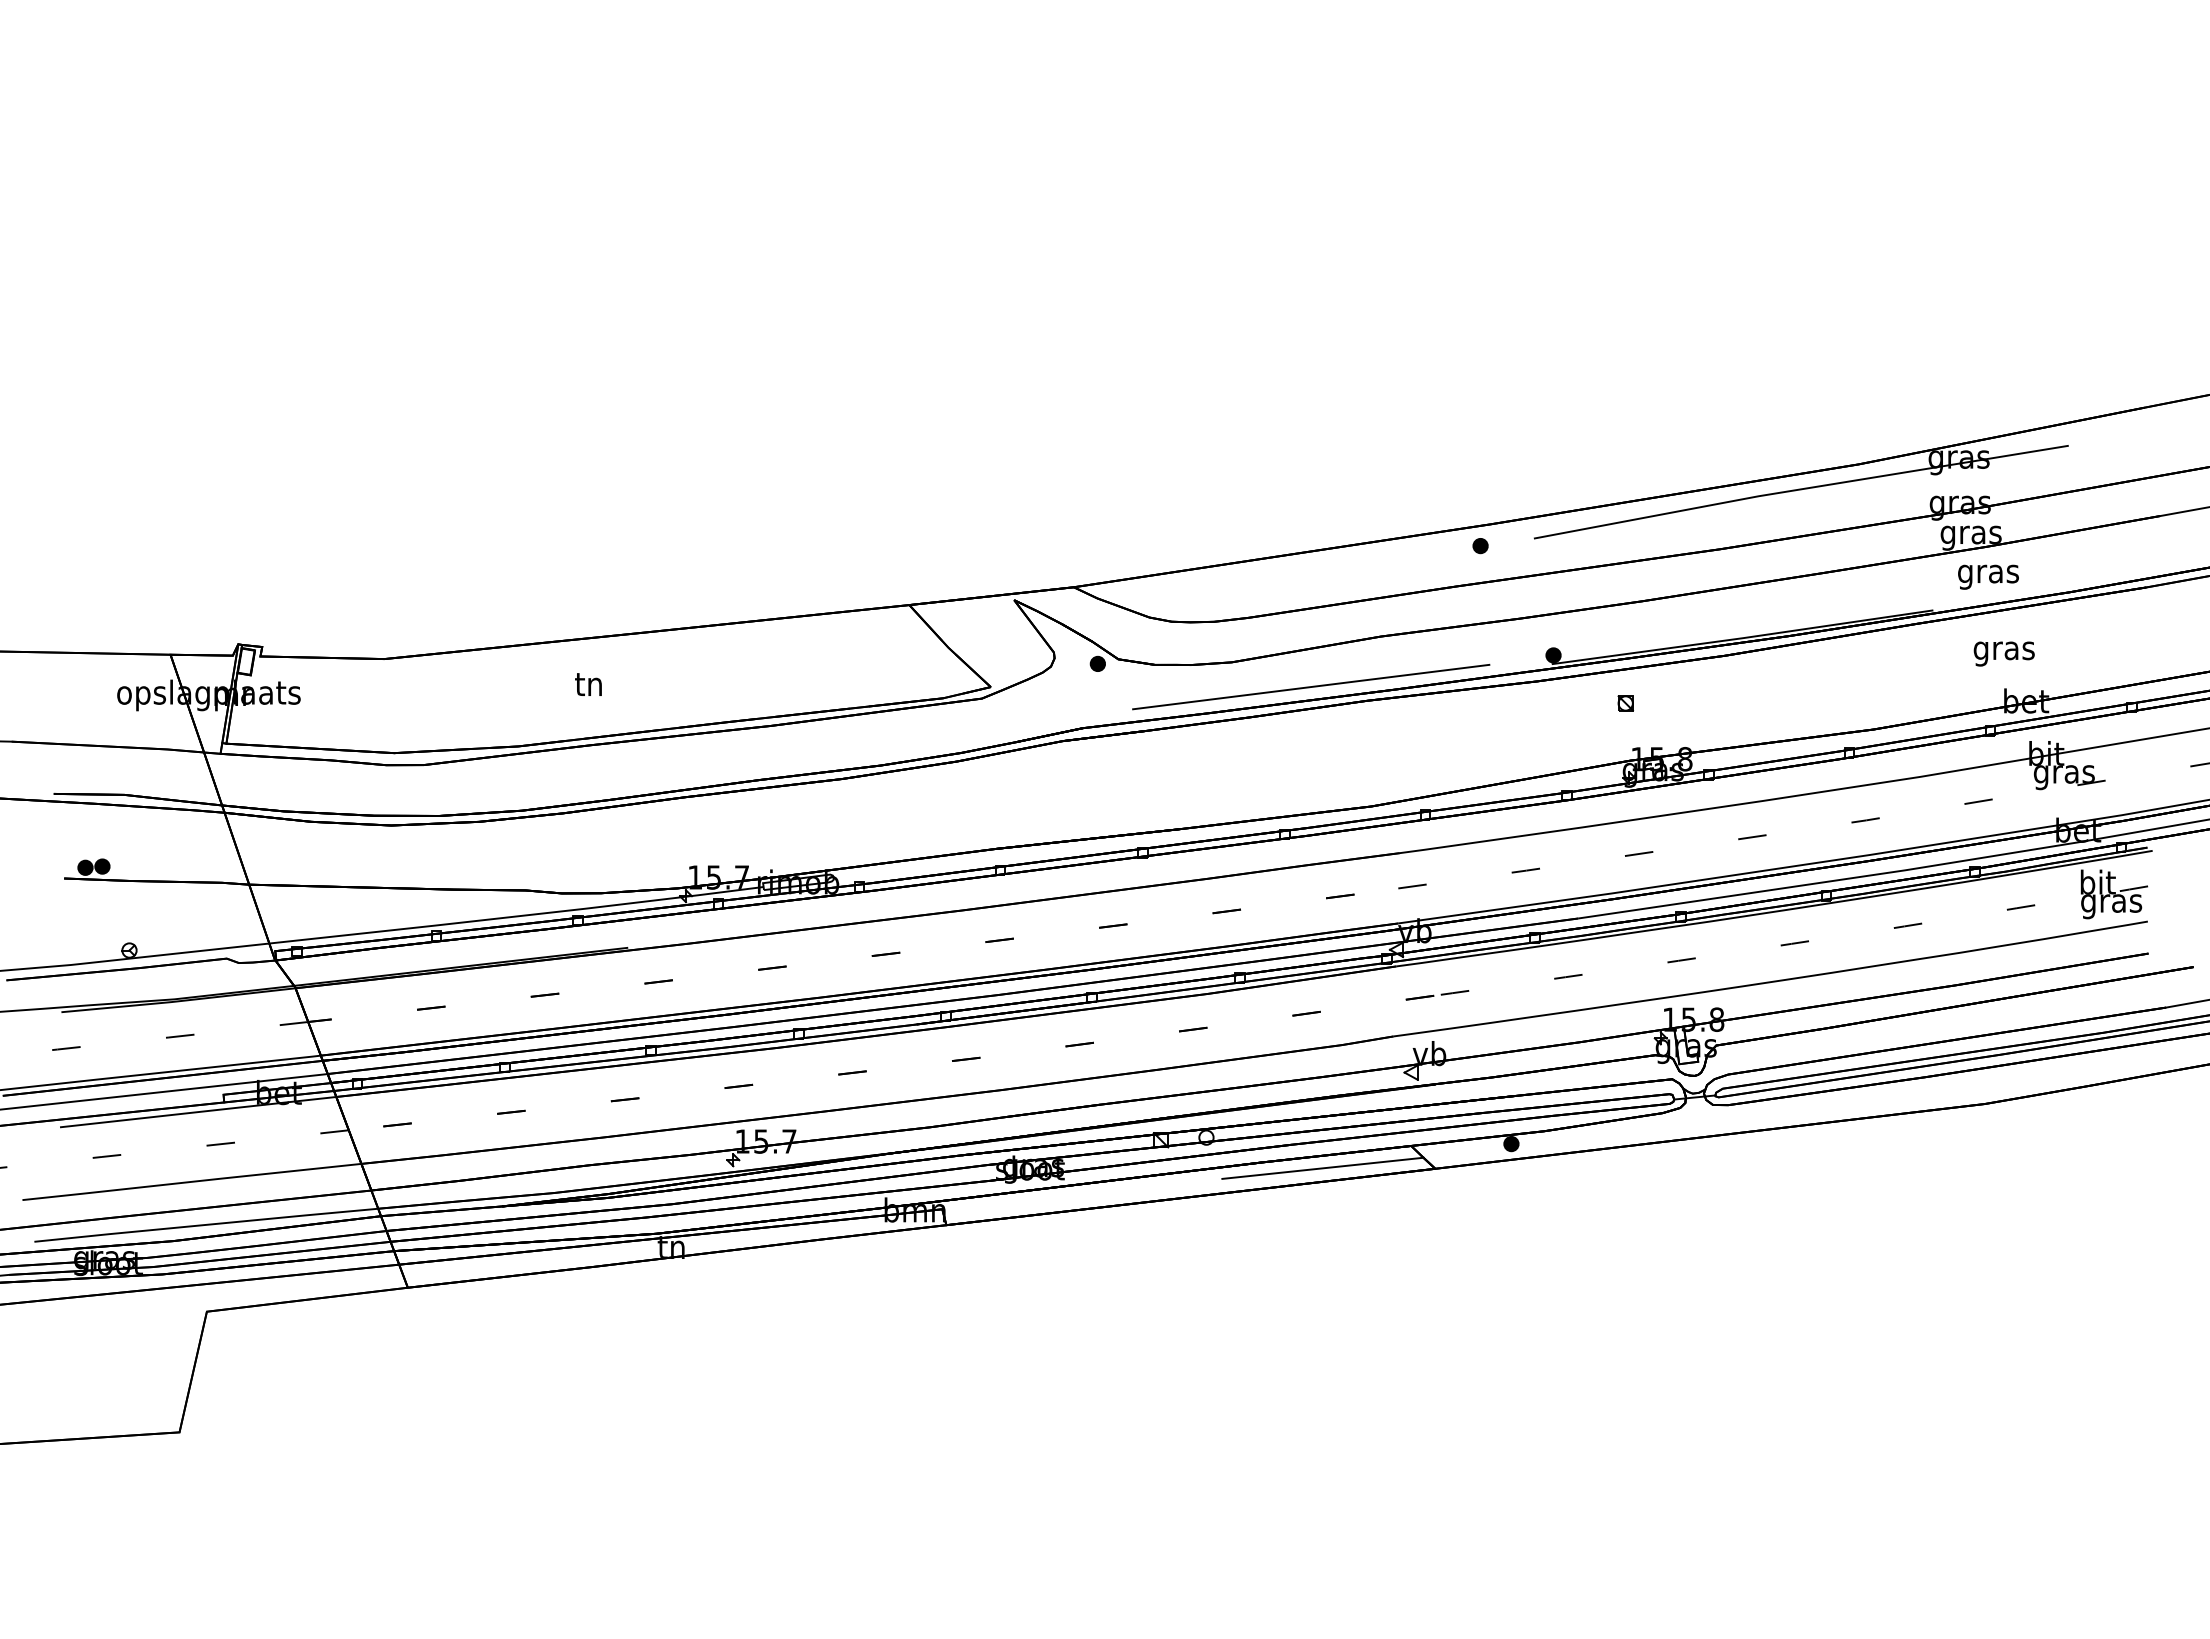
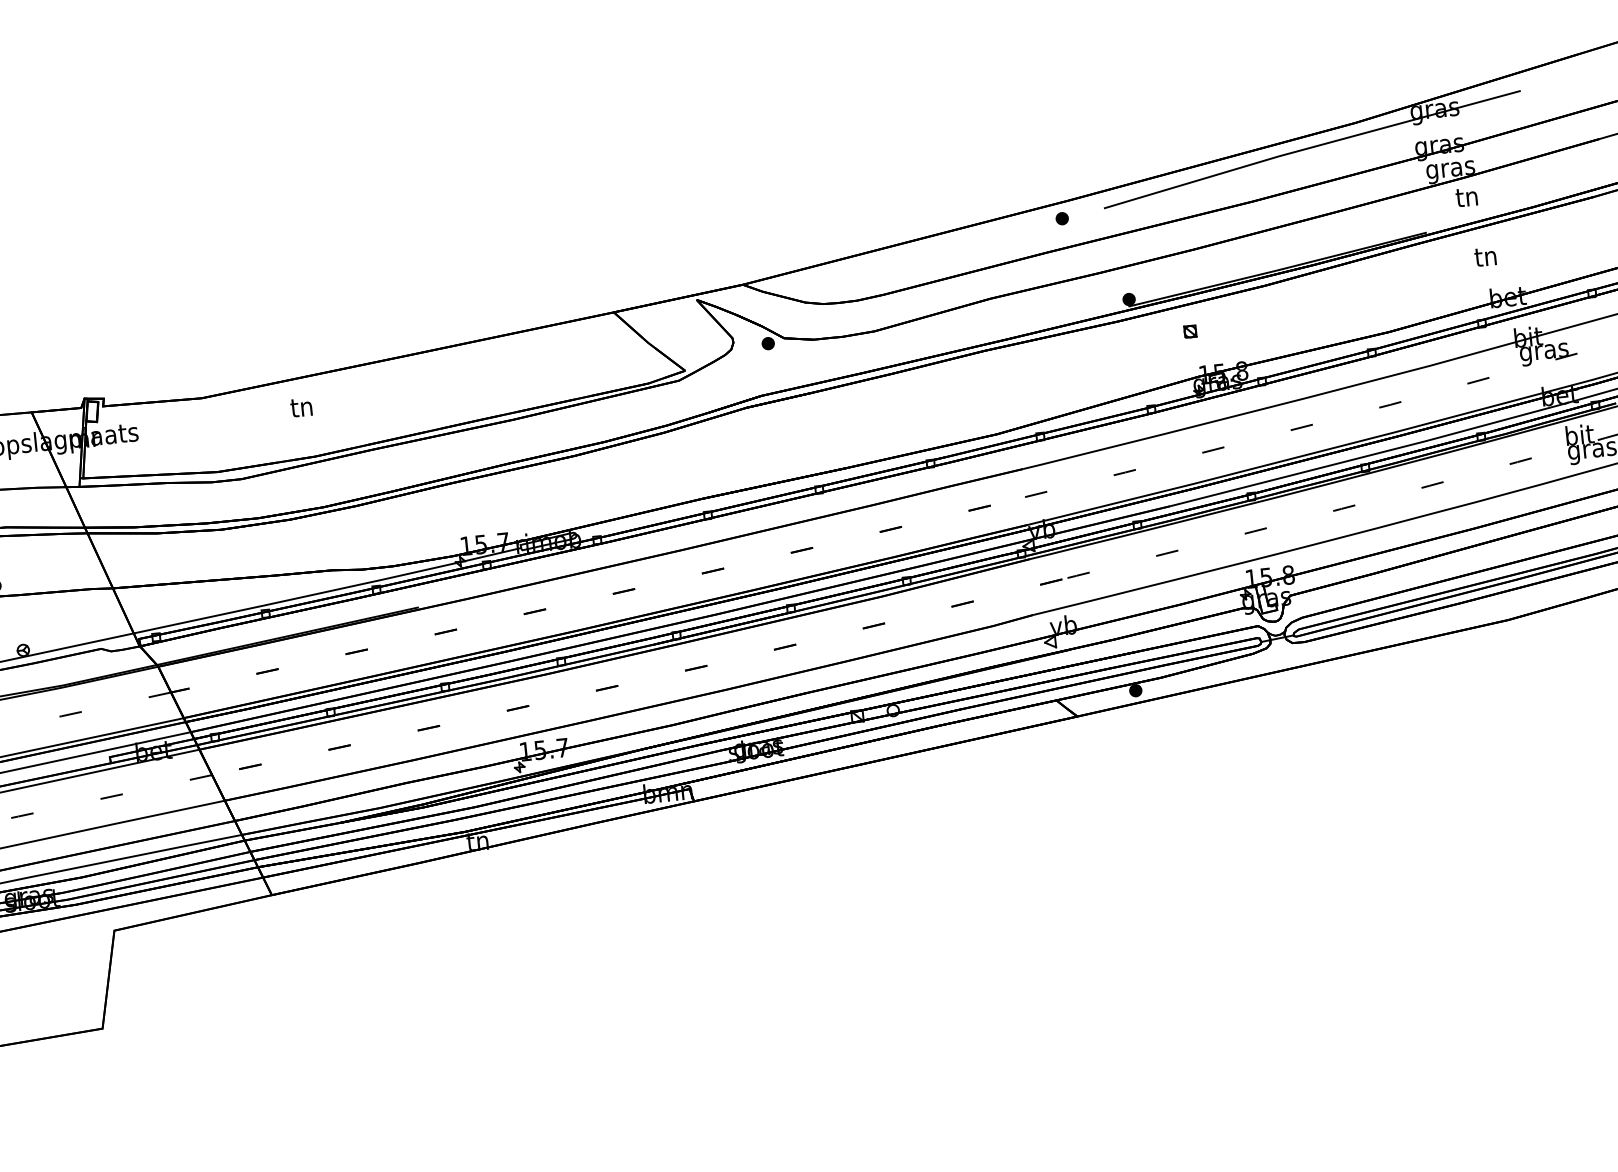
text: (1988, 574) -> (1467, 199), gras -> tn
text: (2003, 651) -> (1485, 259), gras -> tn
text: (588, 684) -> (301, 407), moved
line: (1311, 687) -> (939, 344), removed
line: (1322, 1167) -> (987, 724), removed

